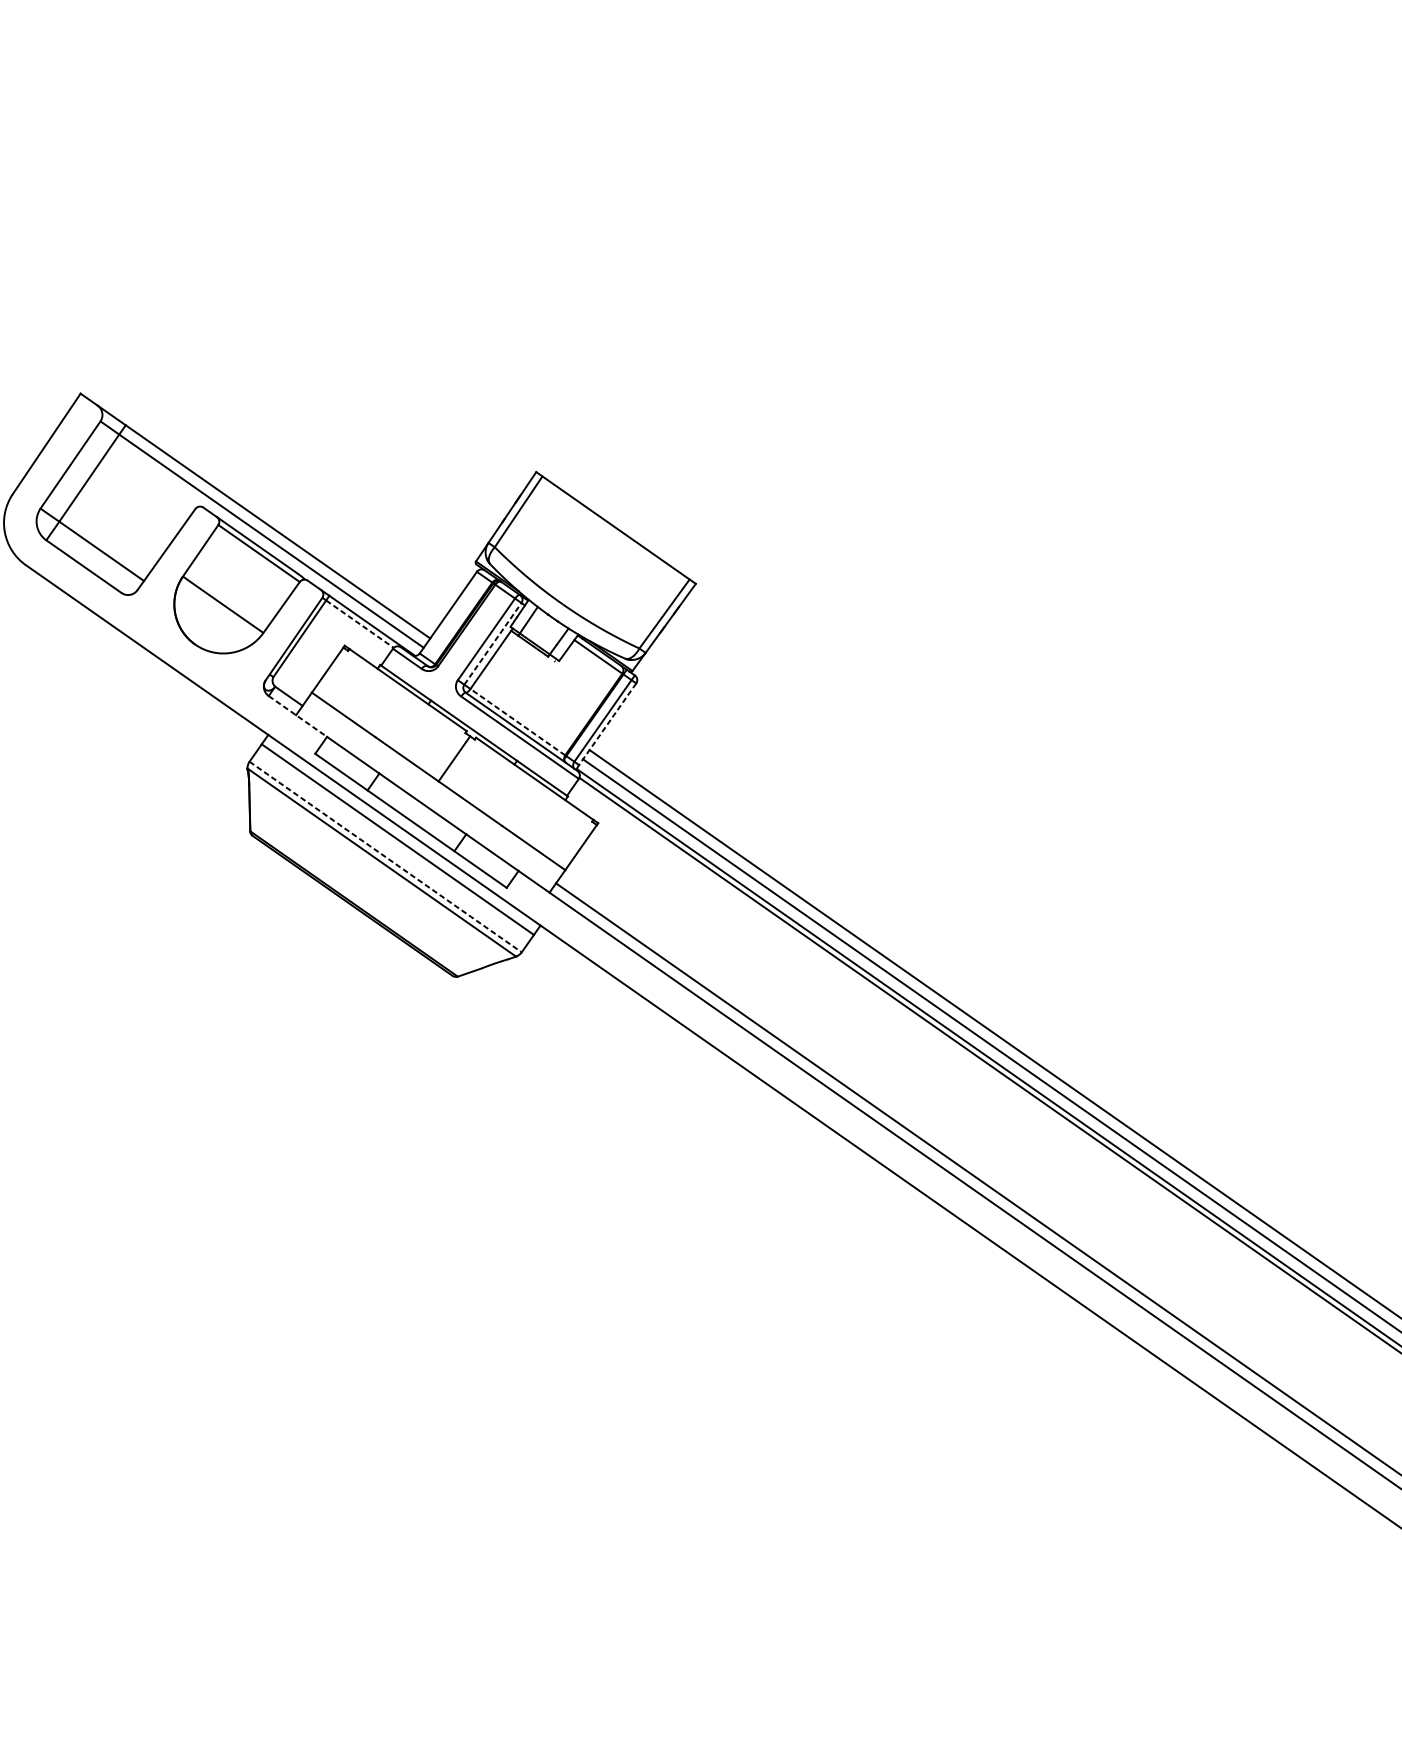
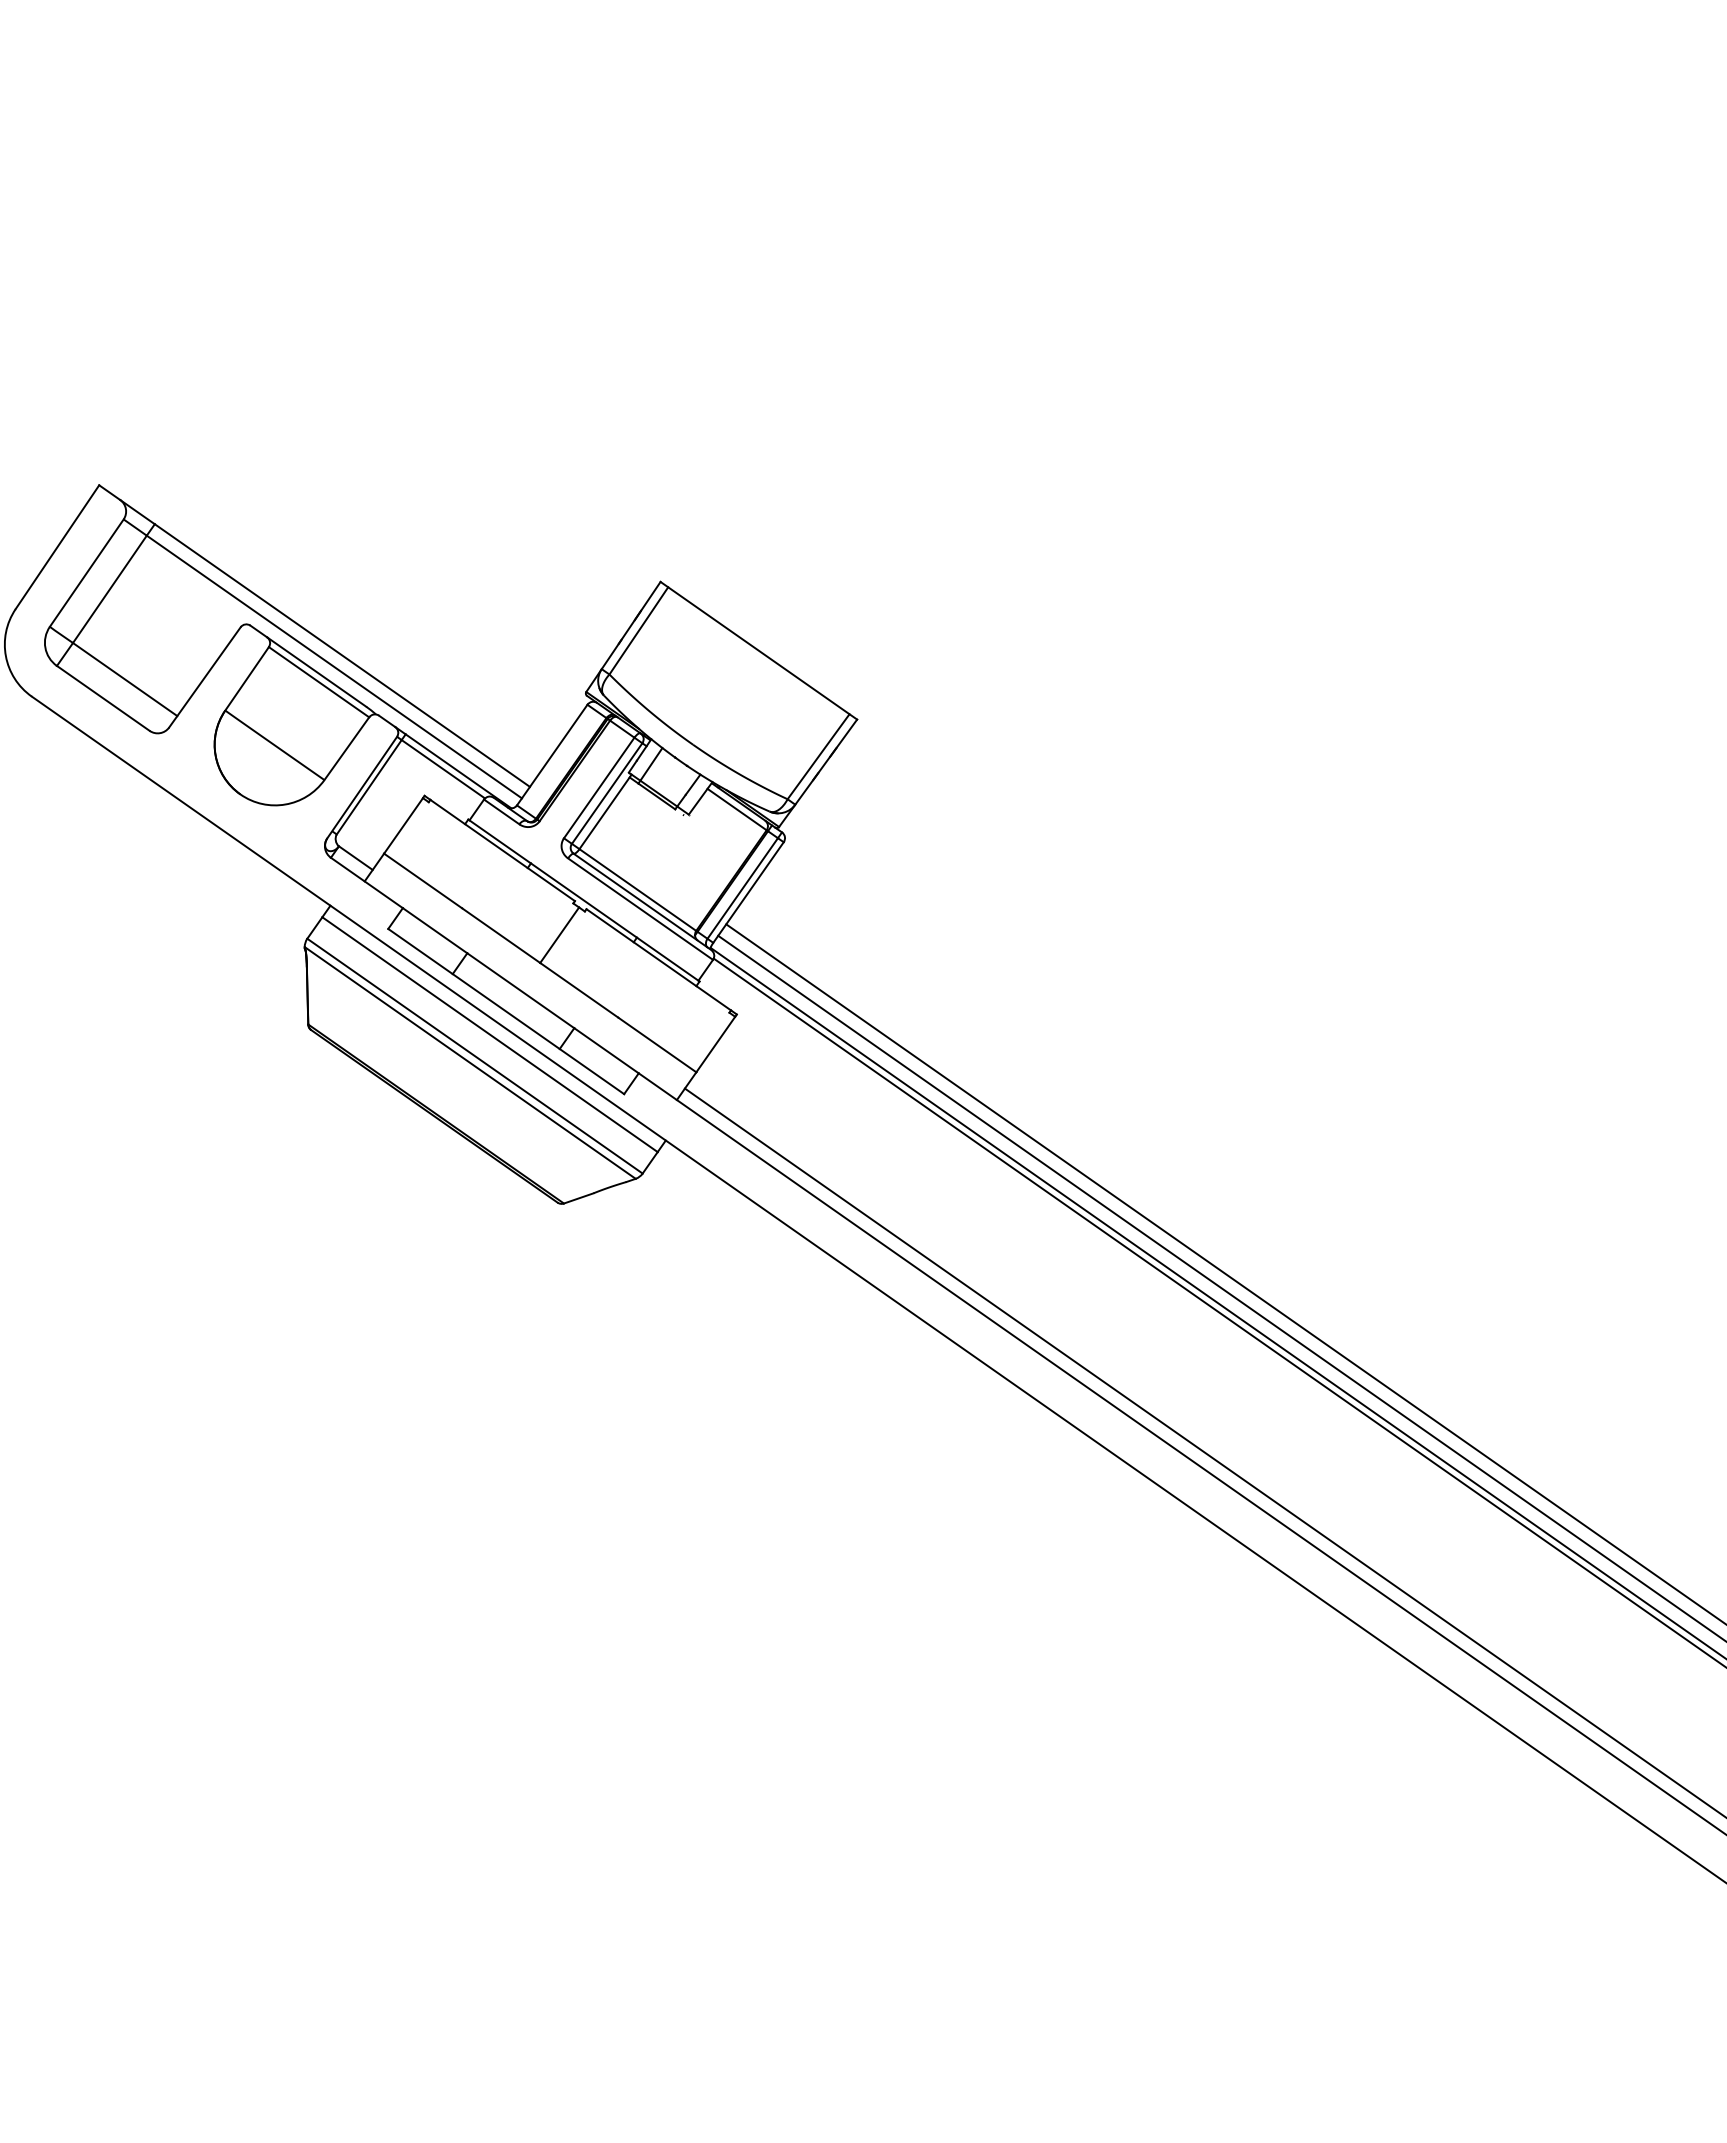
line: (360, 624) -> (443, 769), dashed -> solid
line: (493, 643) -> (607, 793), dashed -> solid
line: (297, 716) -> (366, 882), dashed -> solid
line: (517, 721) -> (637, 889), dashed -> solid
line: (607, 724) -> (748, 892), dashed -> solid
line: (386, 857) -> (475, 1056), dashed -> solid

